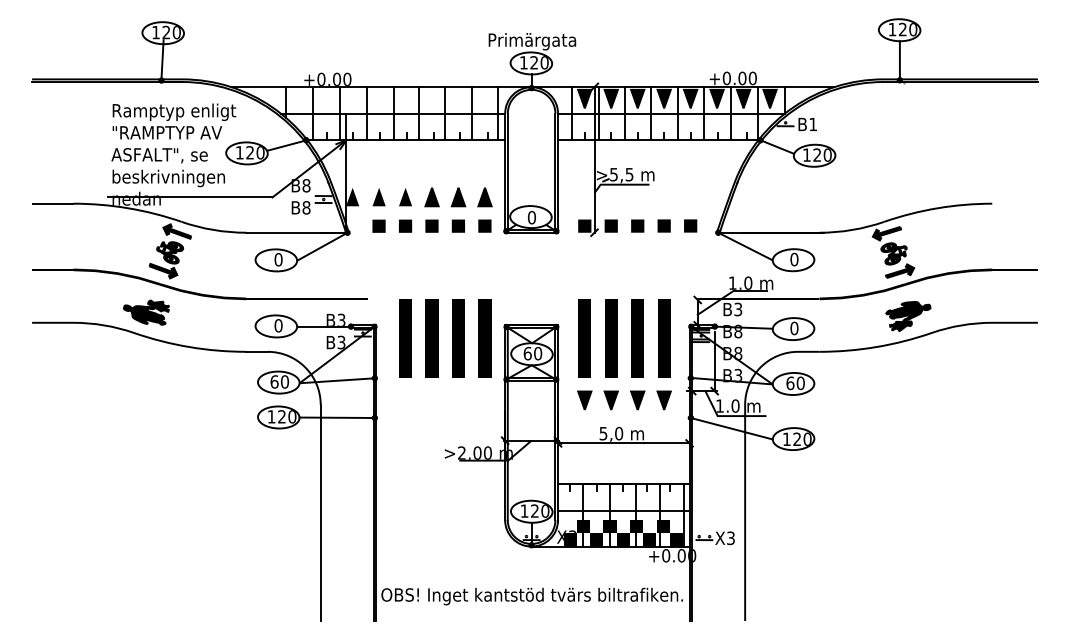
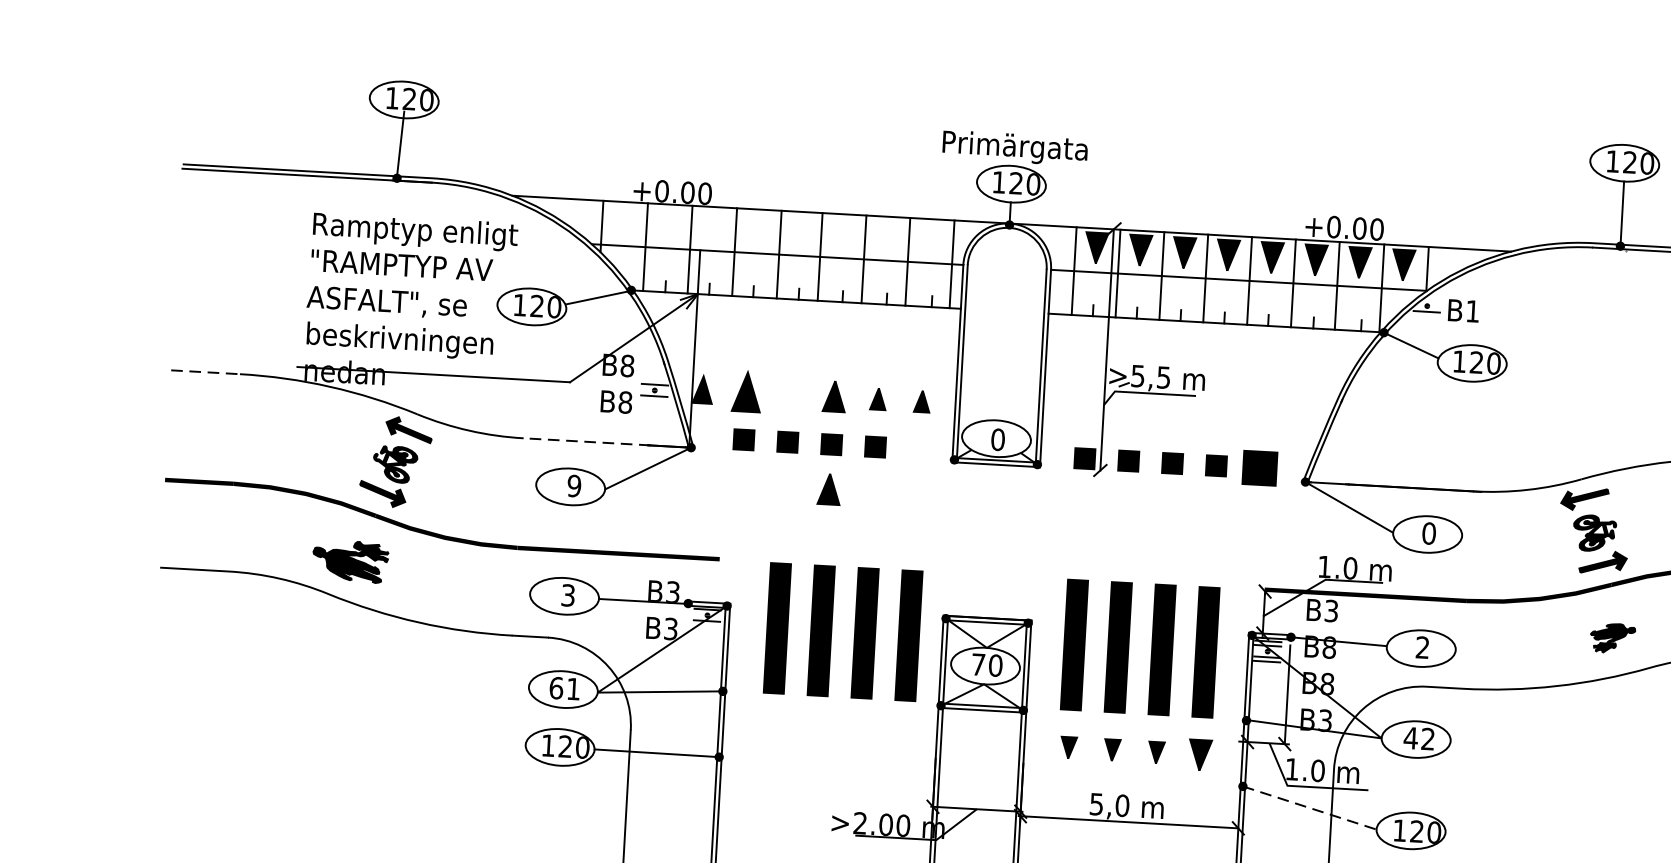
part: (378, 197) -> (745, 392), size x1.4
part: (405, 197) -> (790, 394), removed
part: (458, 197) -> (878, 399), size x0.7
part: (484, 197) -> (921, 401), size x0.7
line: (52, 203) -> (205, 371), solid -> dashed
part: (484, 225) -> (918, 448), removed
part: (690, 225) -> (1260, 467), size x1.6
line: (284, 232) -> (586, 441), solid -> dashed
part: (431, 253) -> (828, 489), added
text: (278, 259) -> (574, 485), 0 -> 9
part: (908, 316) -> (1612, 638), size x0.6
text: (278, 325) -> (568, 594), 0 -> 3
text: (794, 328) -> (1422, 647), 0 -> 2
text: (527, 353) -> (978, 664), 60 -> 70
text: (284, 381) -> (572, 688), 60 -> 61
text: (795, 383) -> (1419, 738), 60 -> 42
part: (584, 400) -> (1068, 747), size x0.7
part: (610, 400) -> (1111, 749), size x0.7
part: (637, 400) -> (1156, 752), size x0.7
line: (732, 428) -> (1310, 807), solid -> dashed

